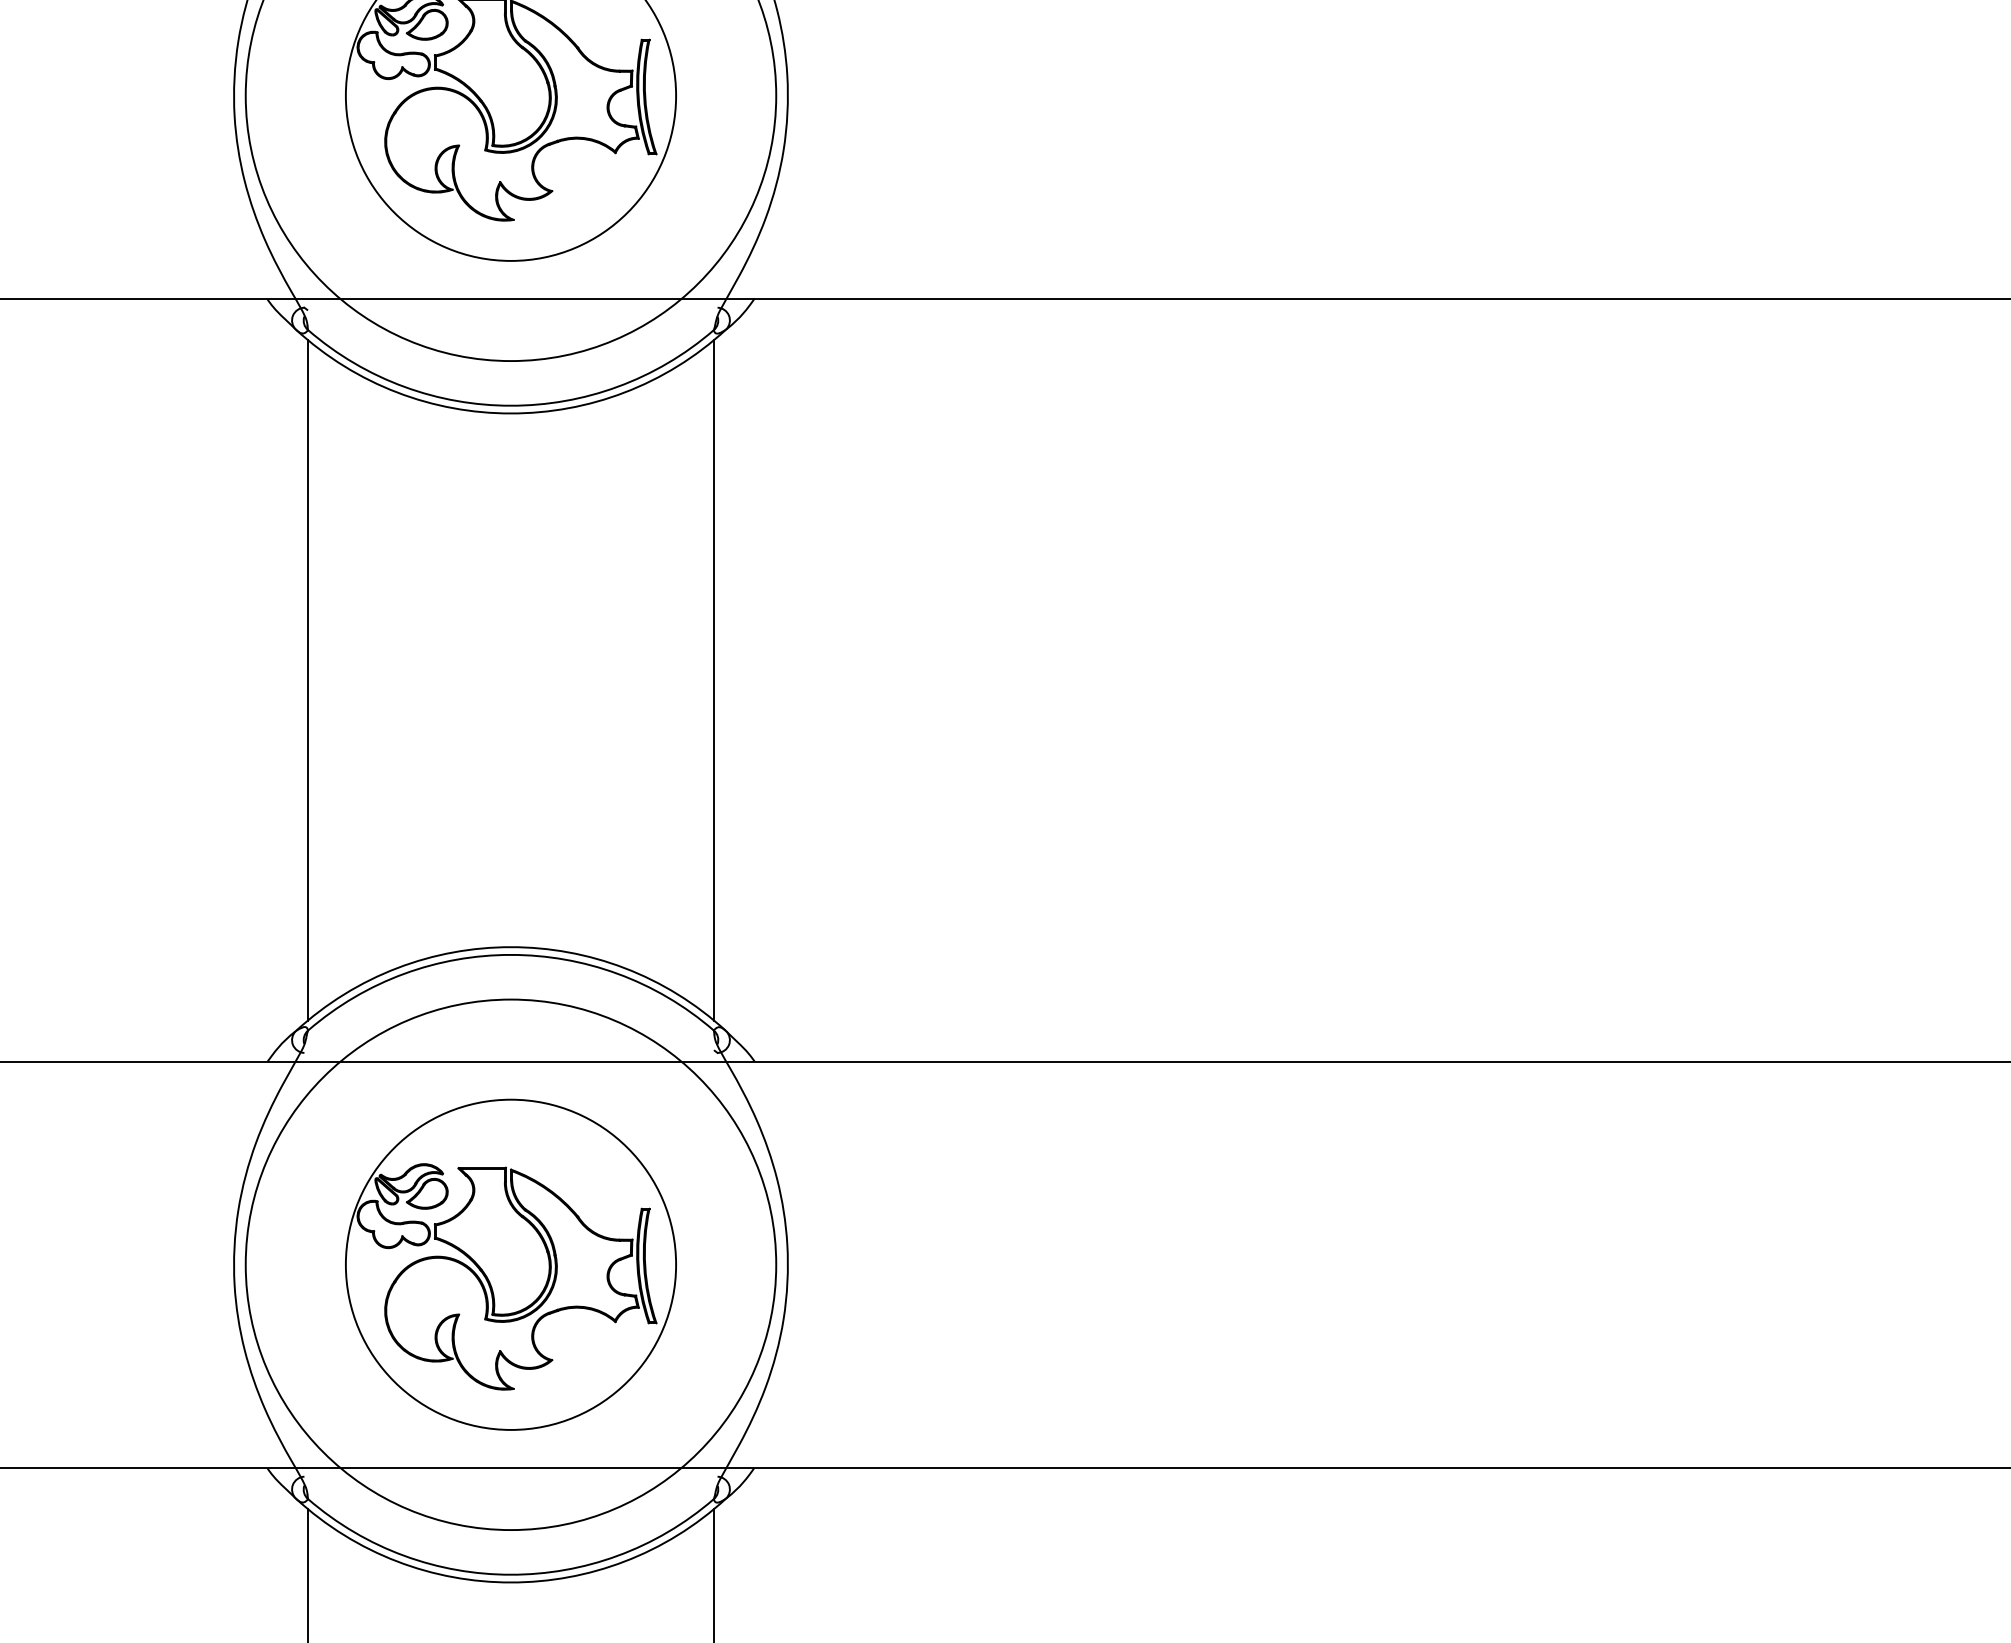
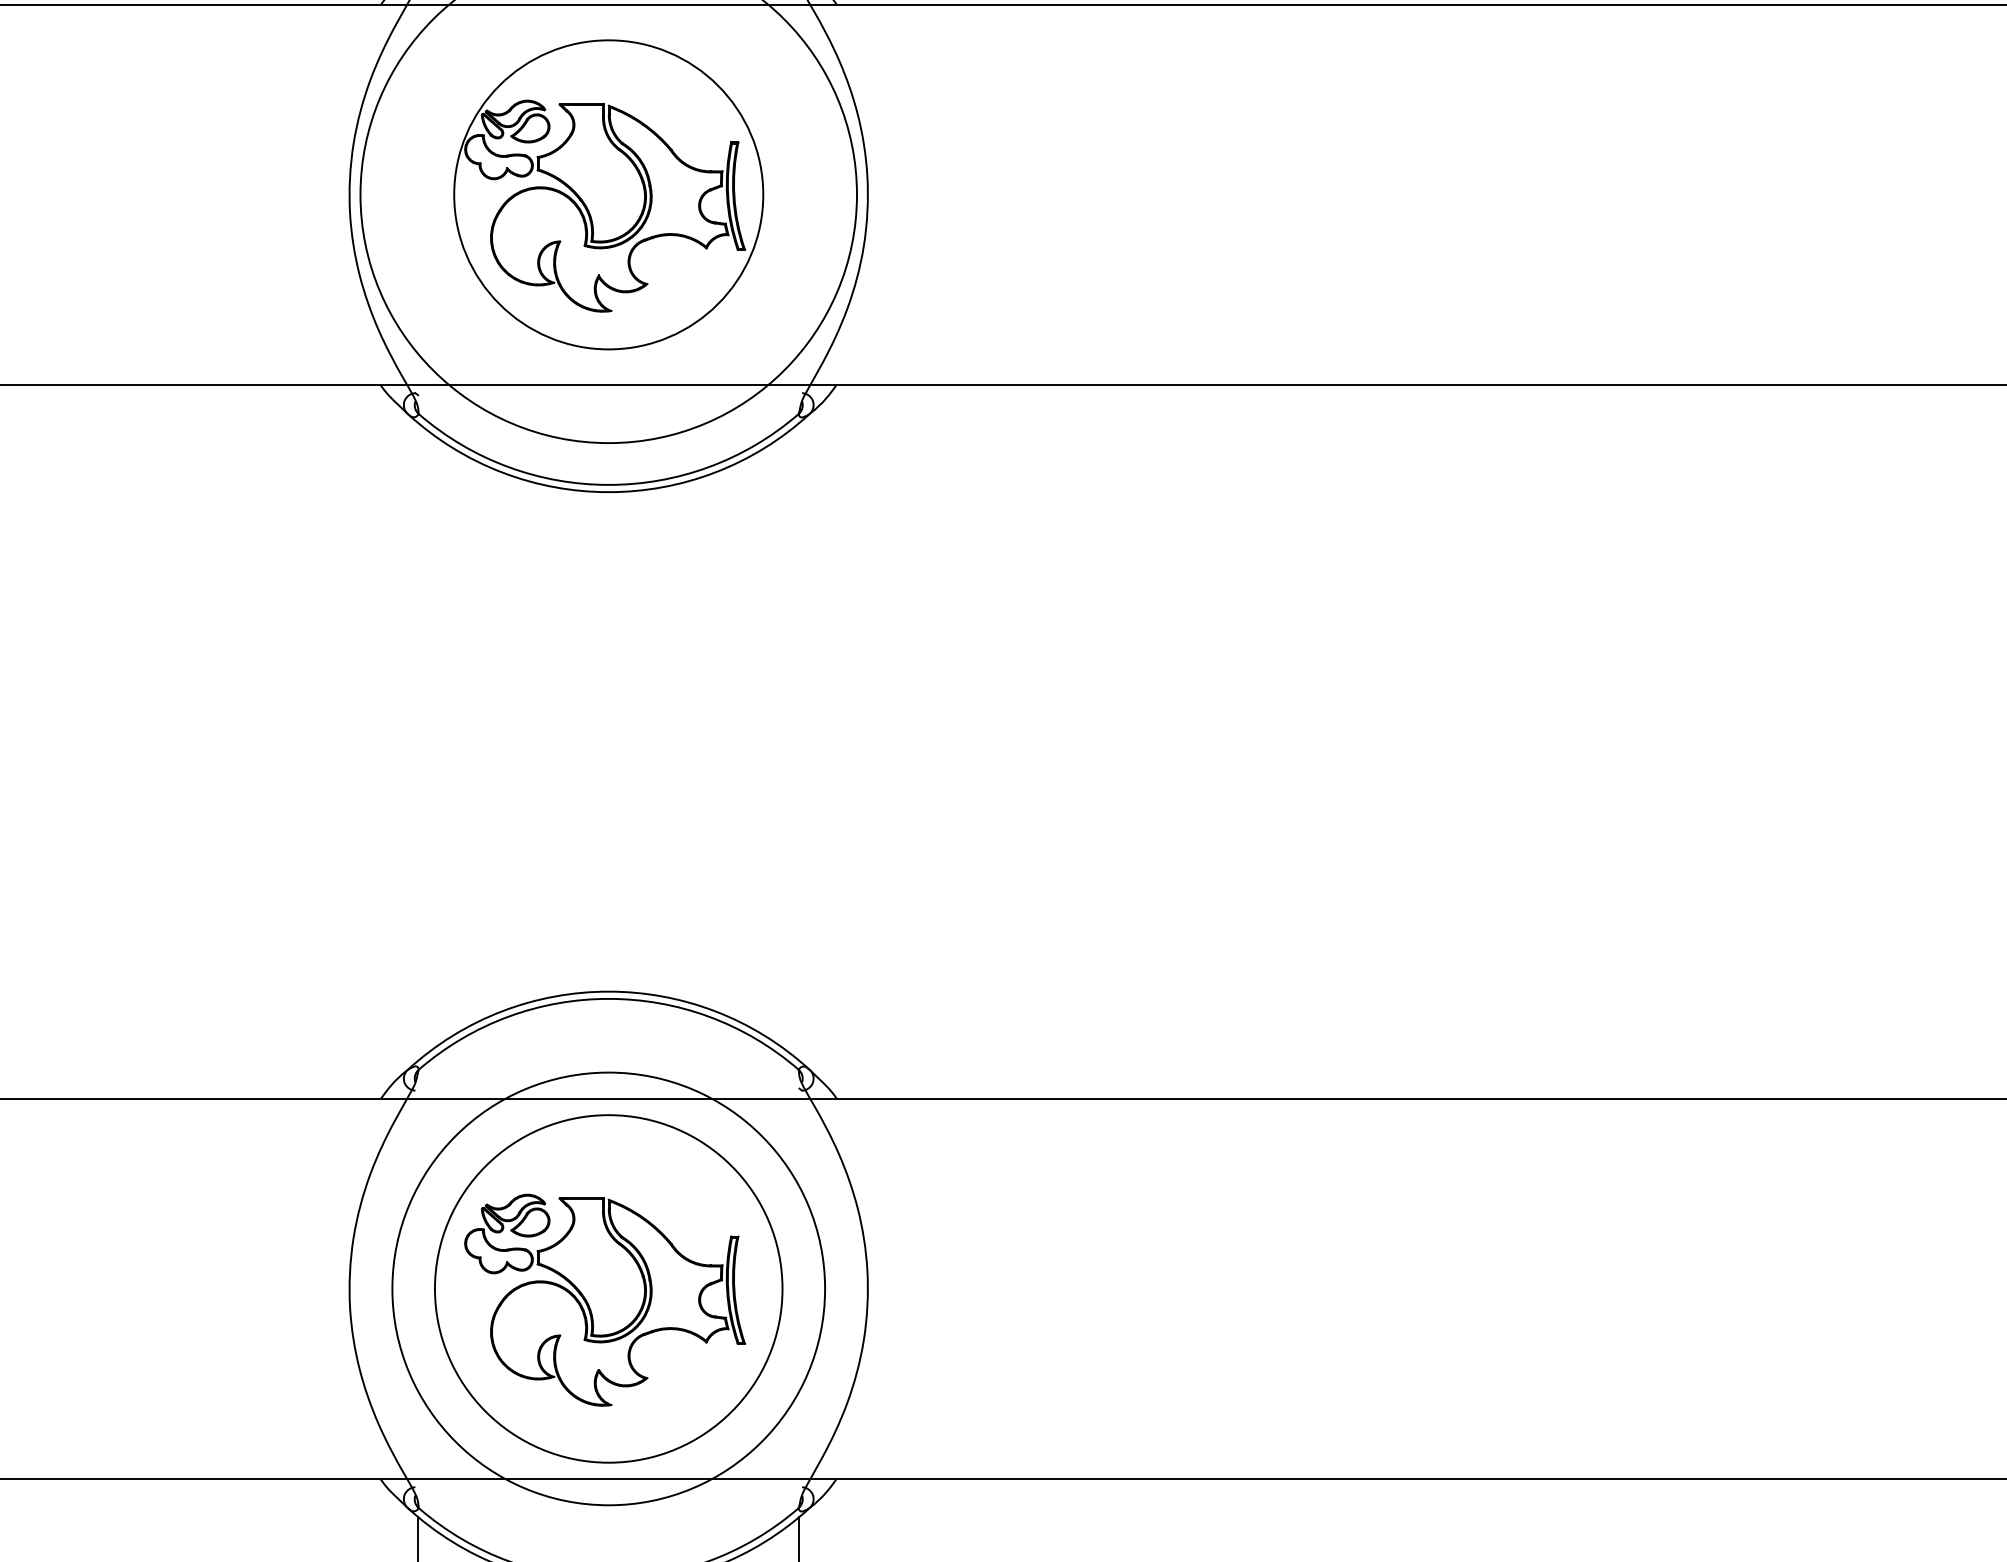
line: (307, 679) -> (418, 741), removed
line: (714, 679) -> (799, 741), removed
circle: (510, 1264) -> (608, 1288), size x0.7
circle: (510, 1264) -> (608, 1288), size x1.4

